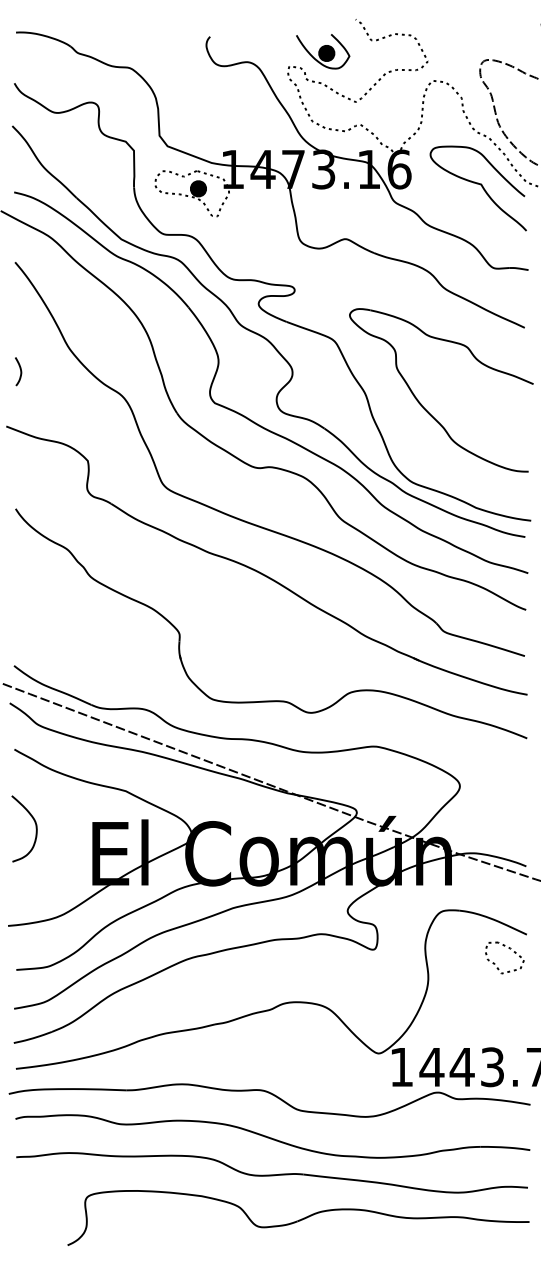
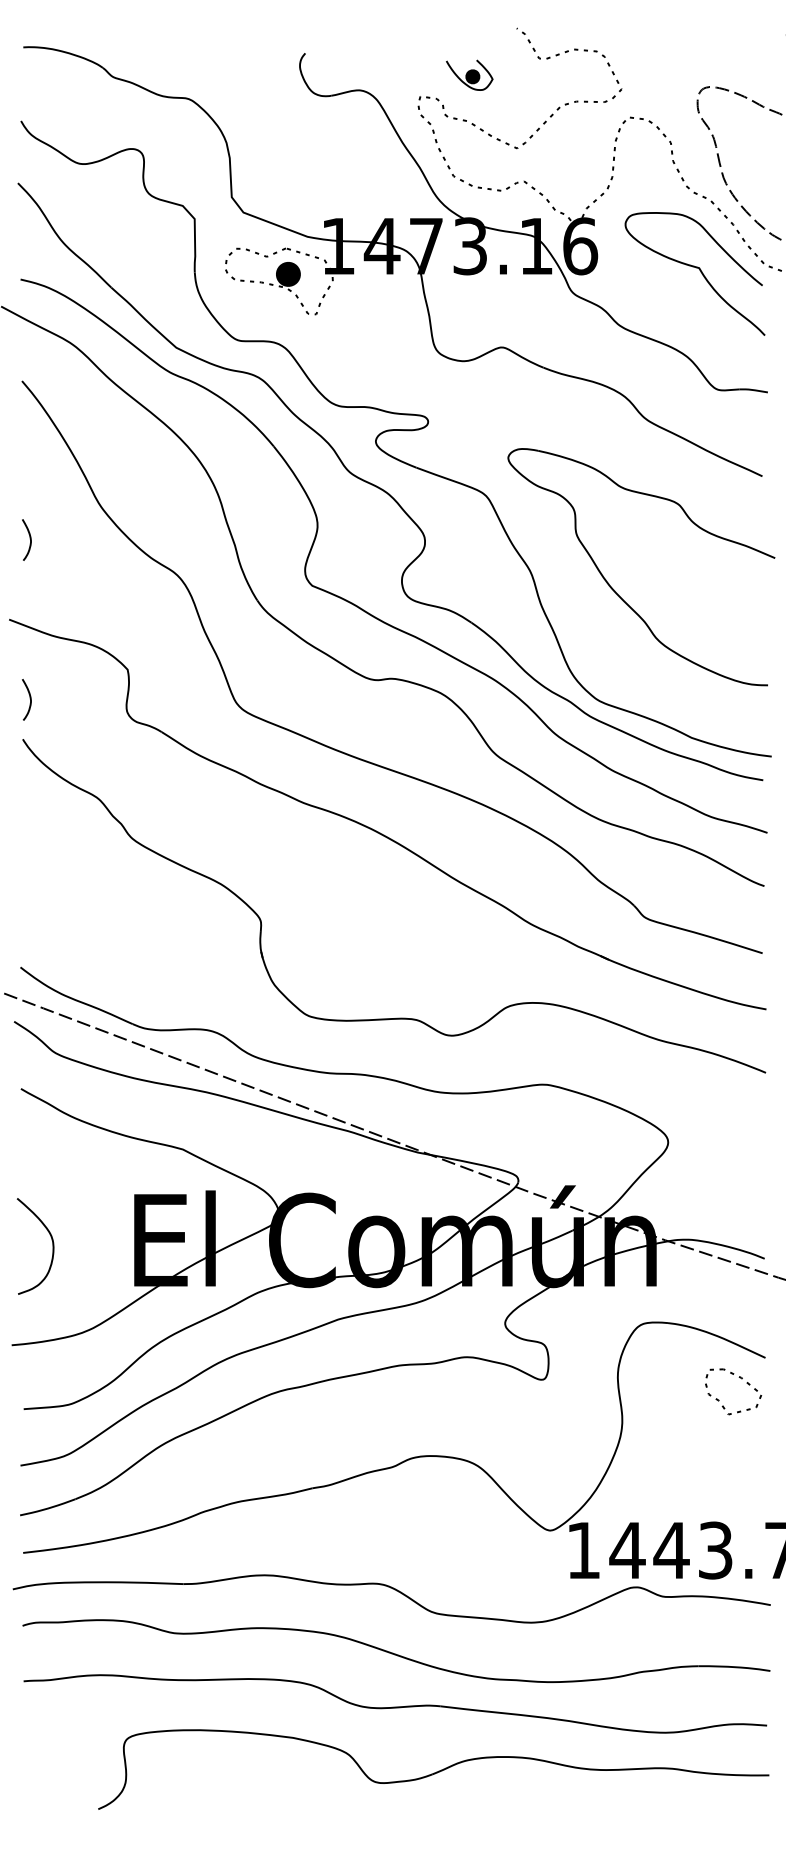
part: (323, 51) -> (469, 74), size x0.6
curve: (20, 481) -> (29, 699), added
curve: (35, 828) -> (51, 1245), moved

